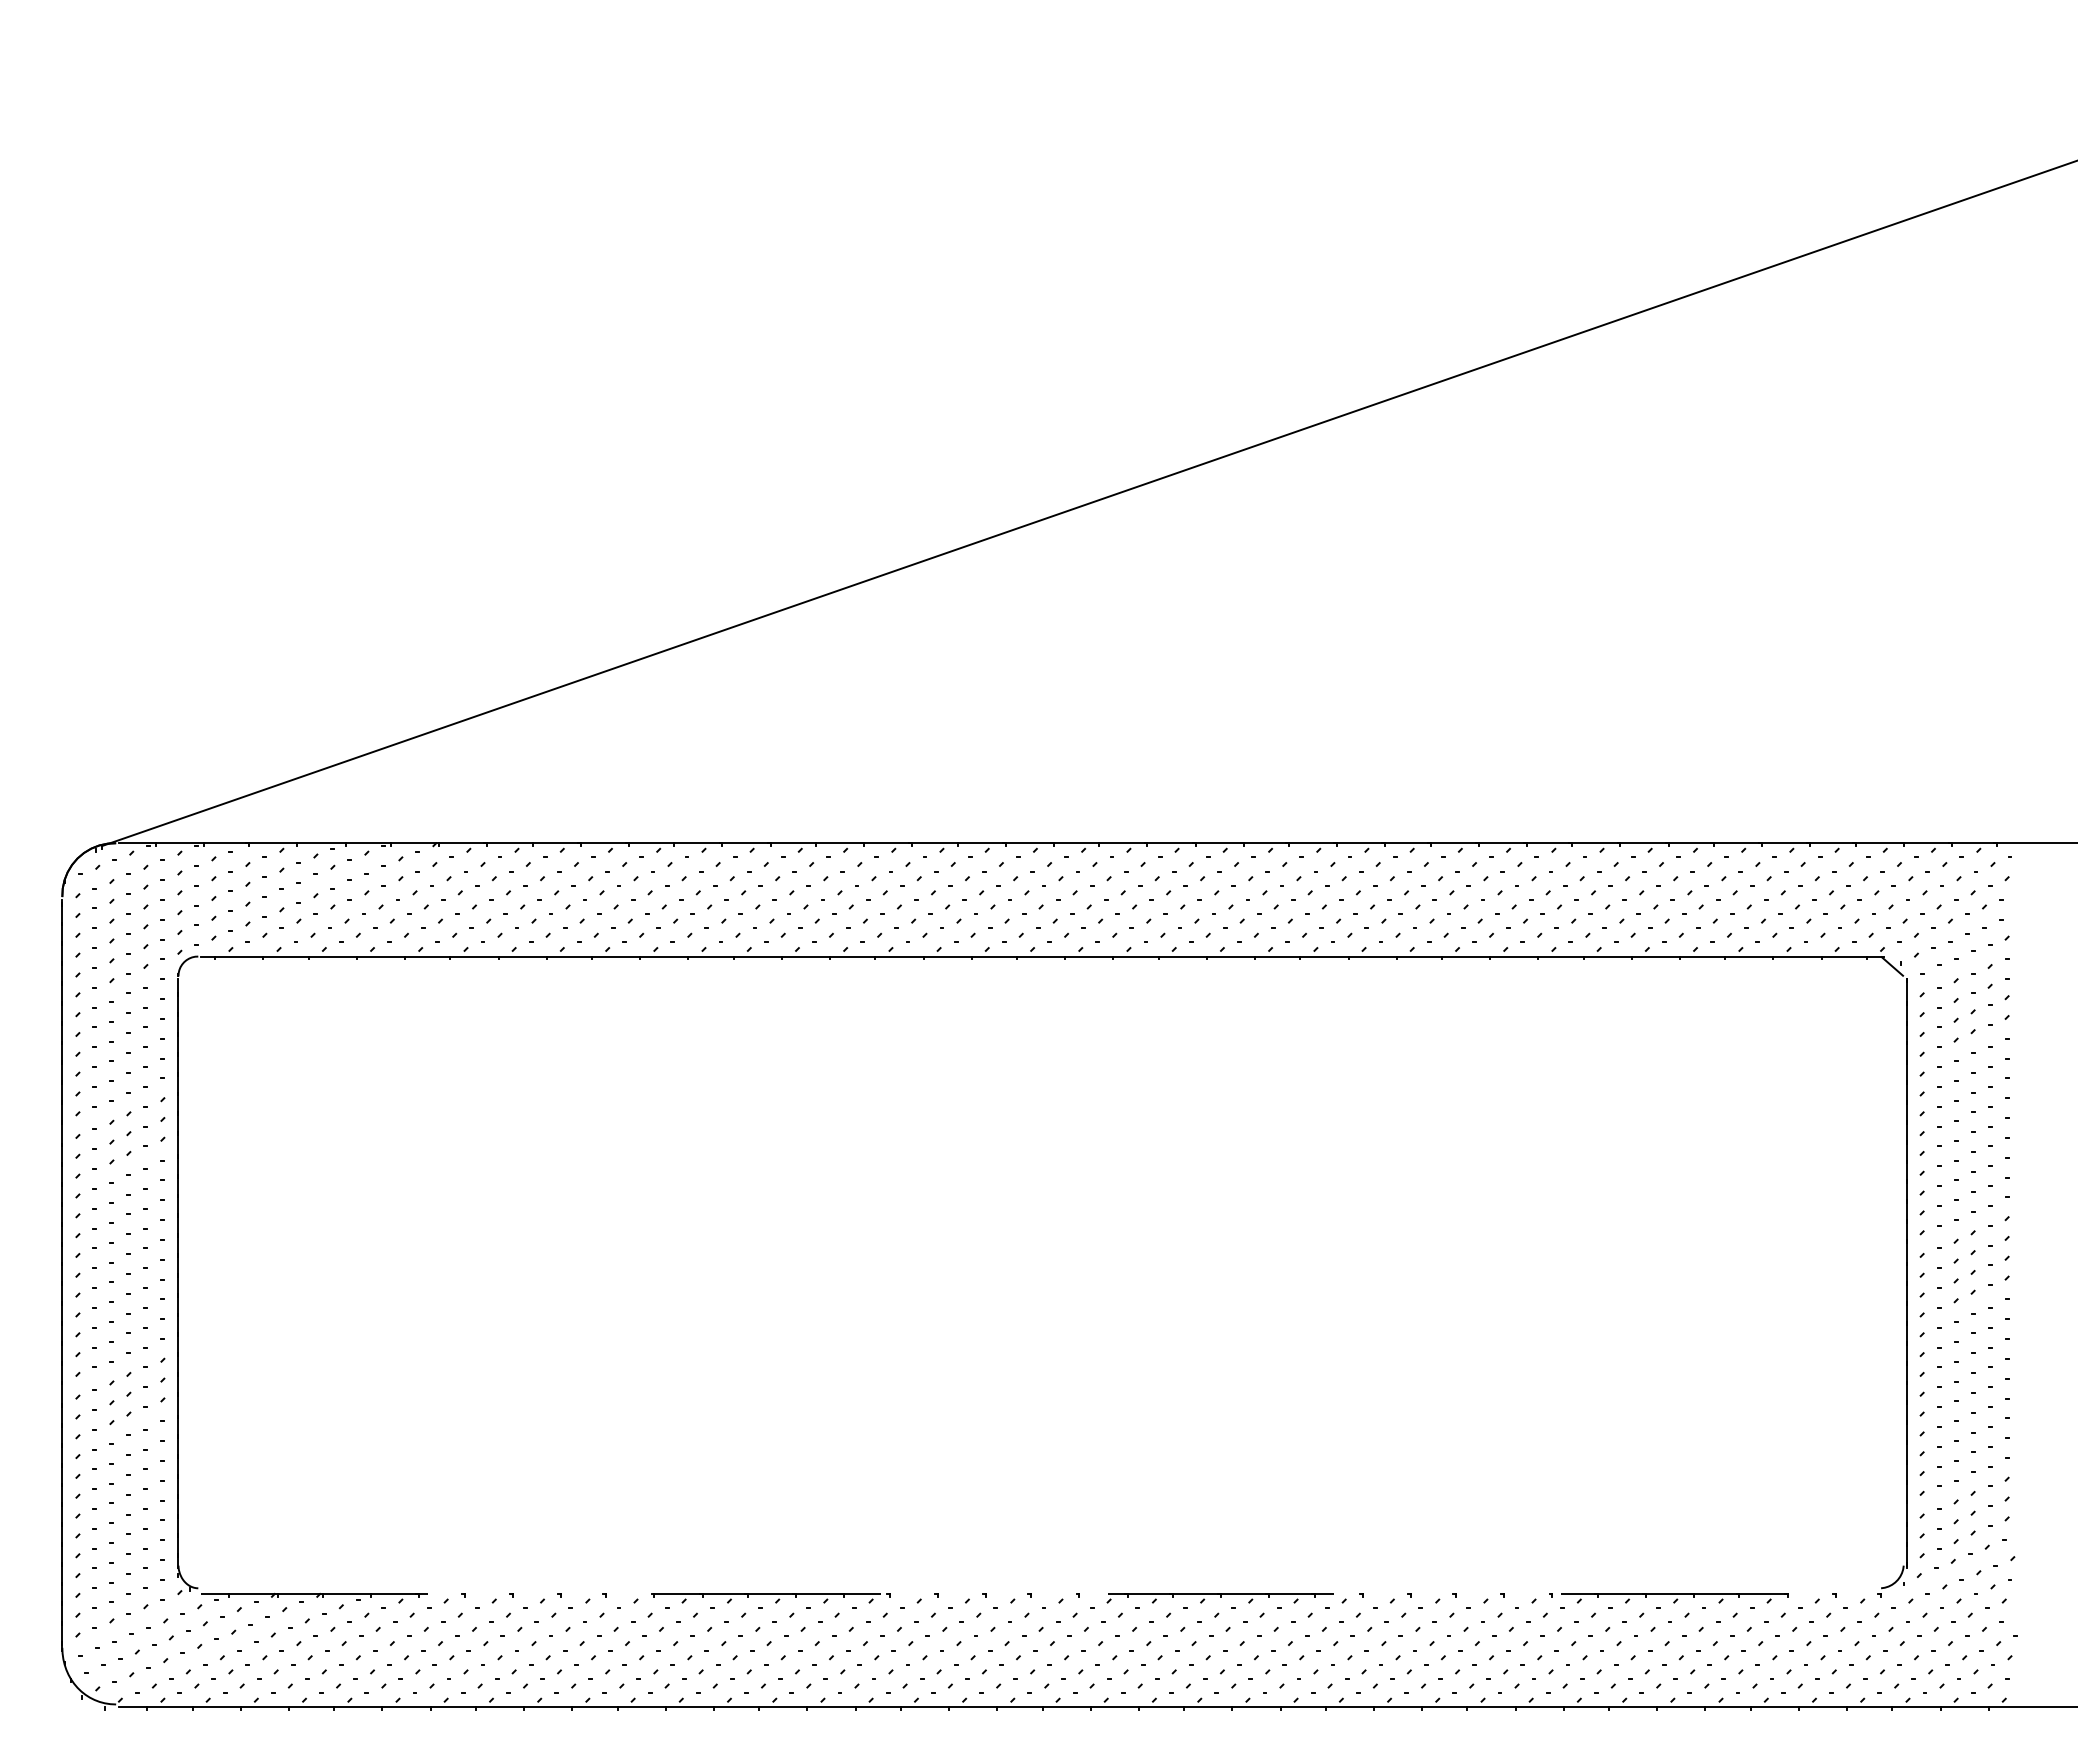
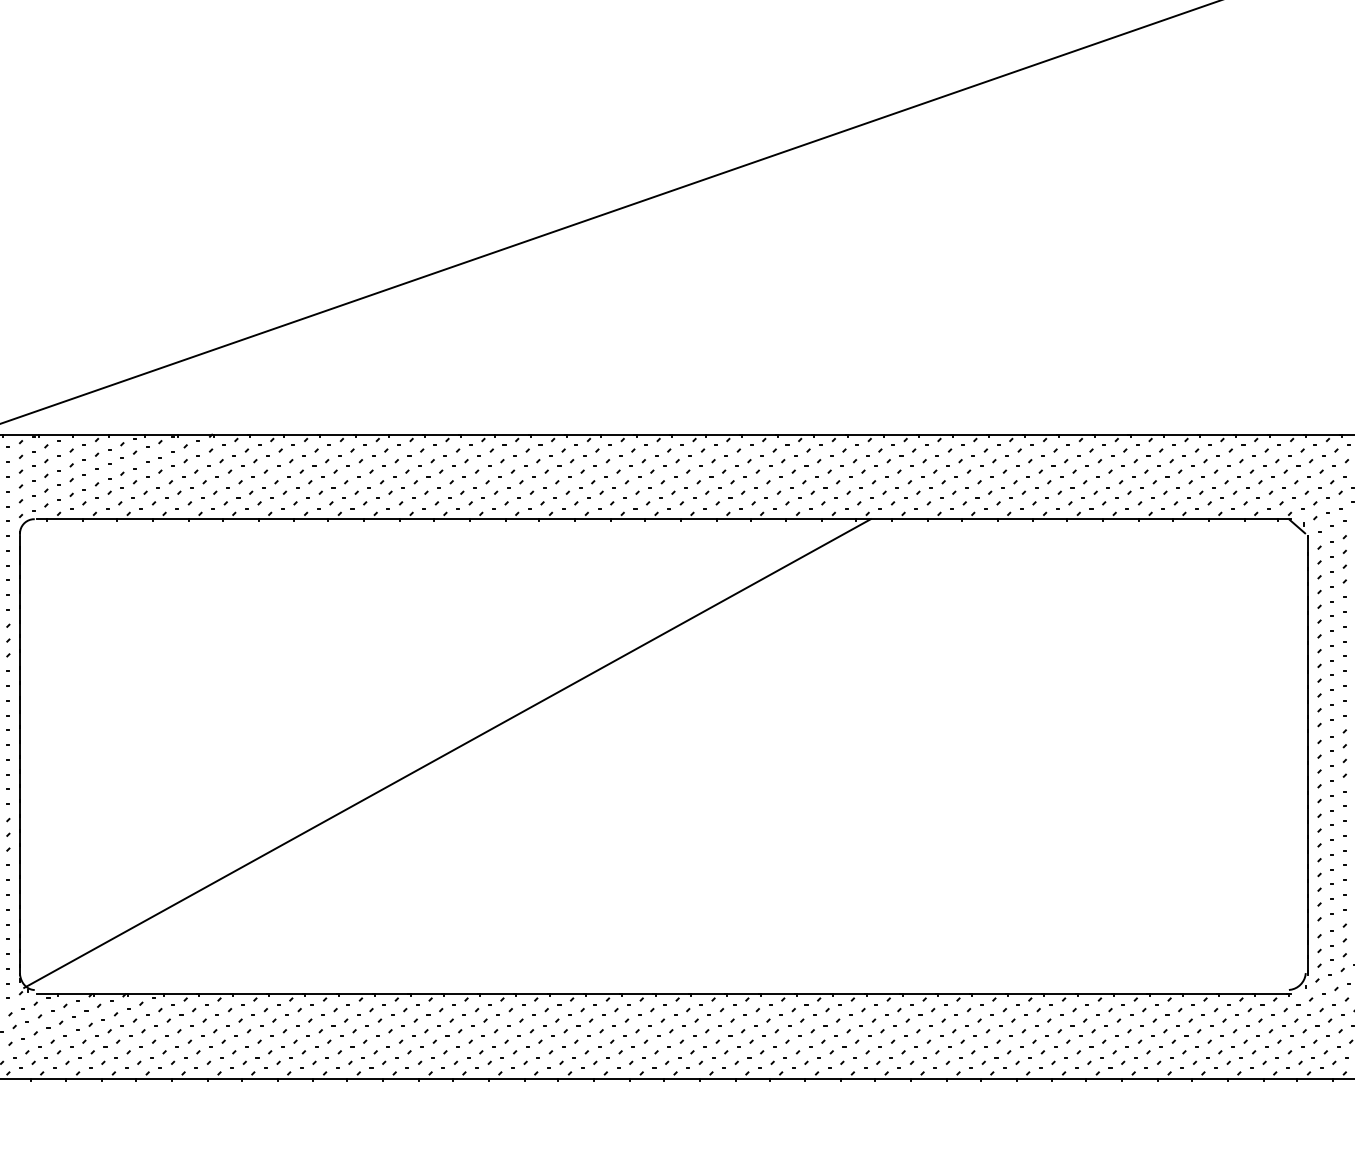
line: (752, 1270) -> (447, 753), added
line: (1043, 1593) -> (664, 993), dashed -> solid

